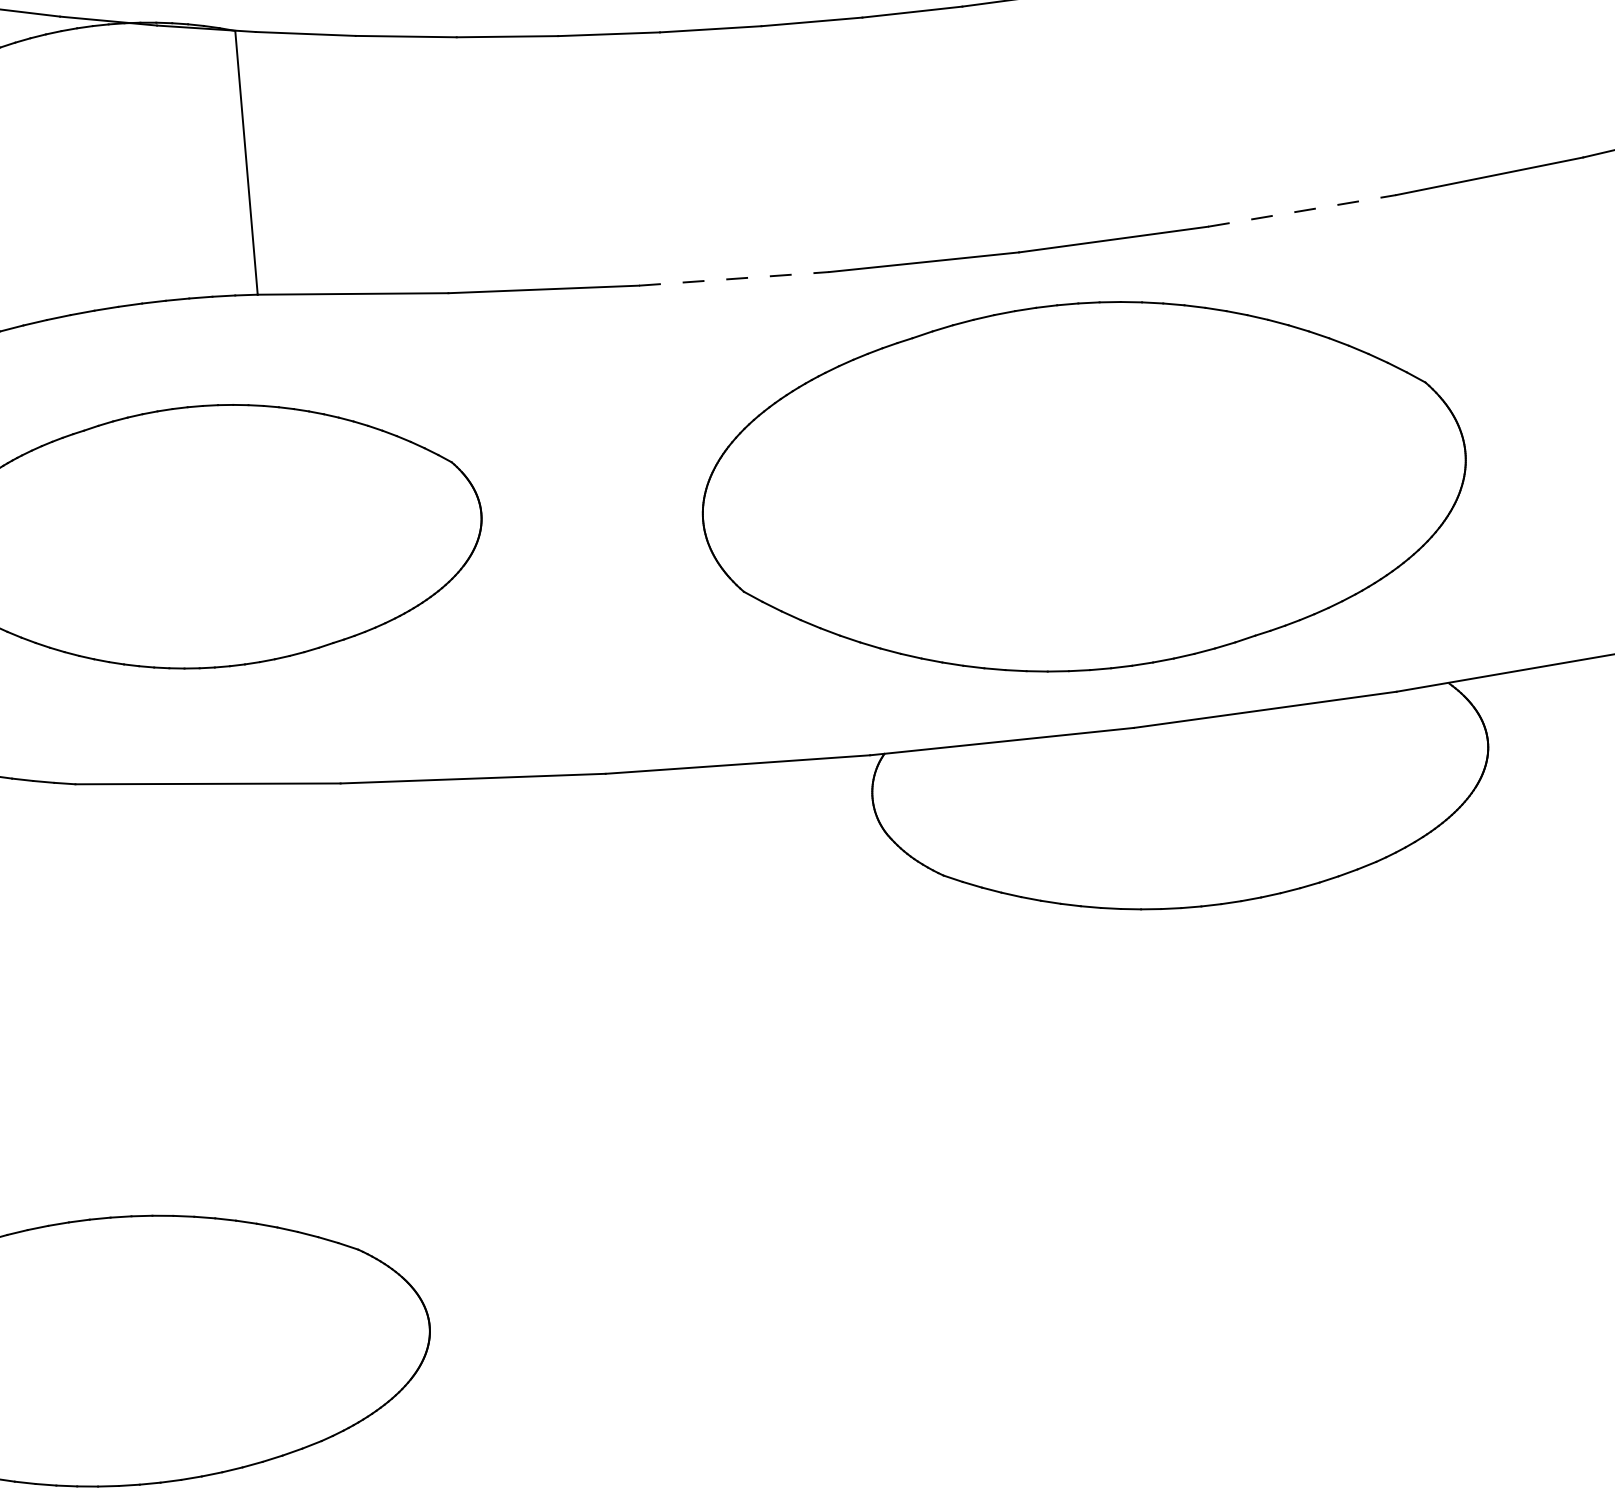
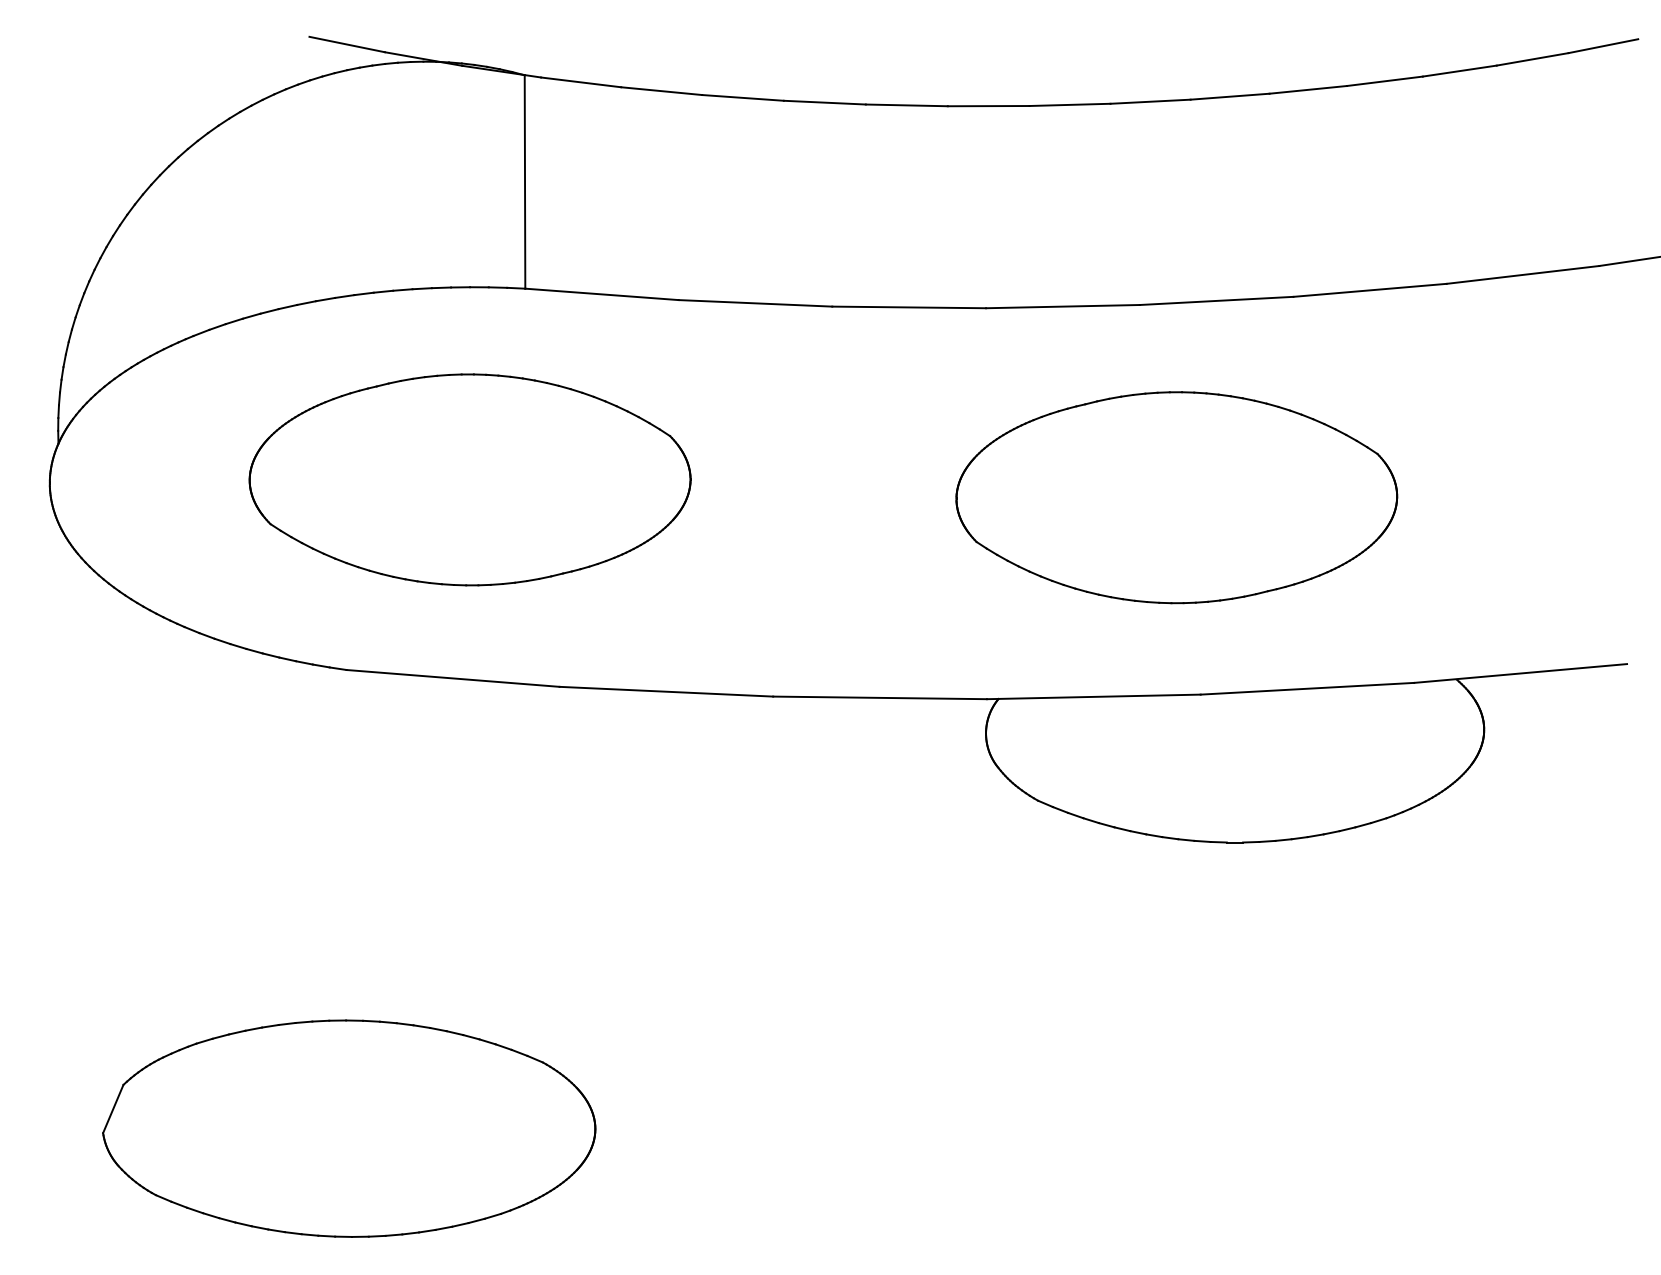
line: (1301, 211) -> (1369, 290), dashed -> solid
line: (734, 278) -> (909, 307), dashed -> solid
part: (1084, 486) -> (1176, 497), size x0.71

